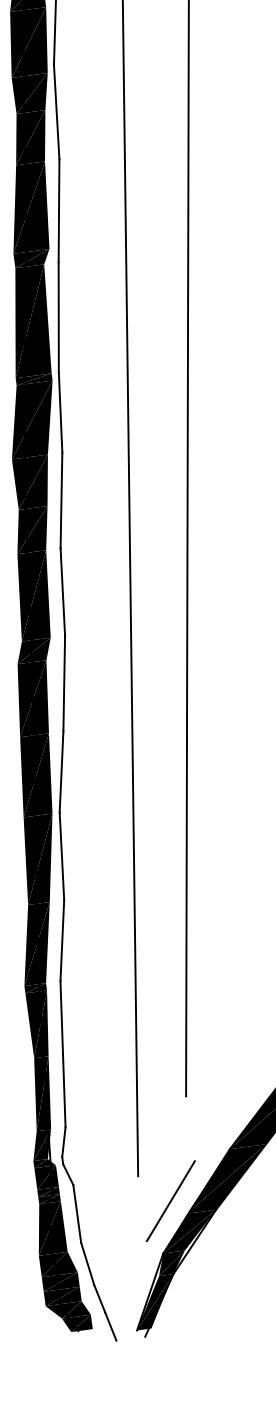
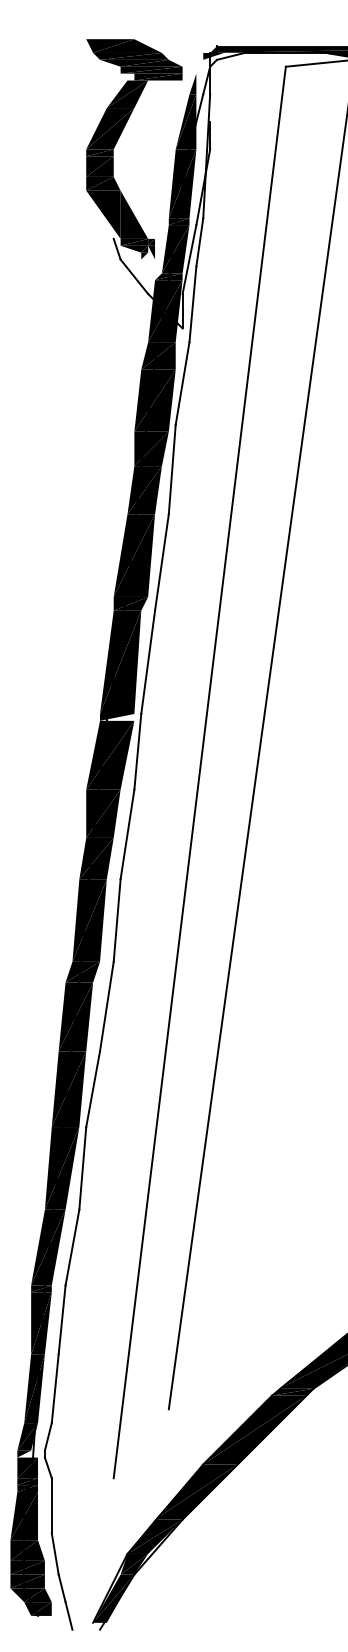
fill: (34, 378) -> (117, 716), removed
fill: (44, 1162) -> (27, 1453), removed
line: (170, 1200) -> (140, 1505), removed

